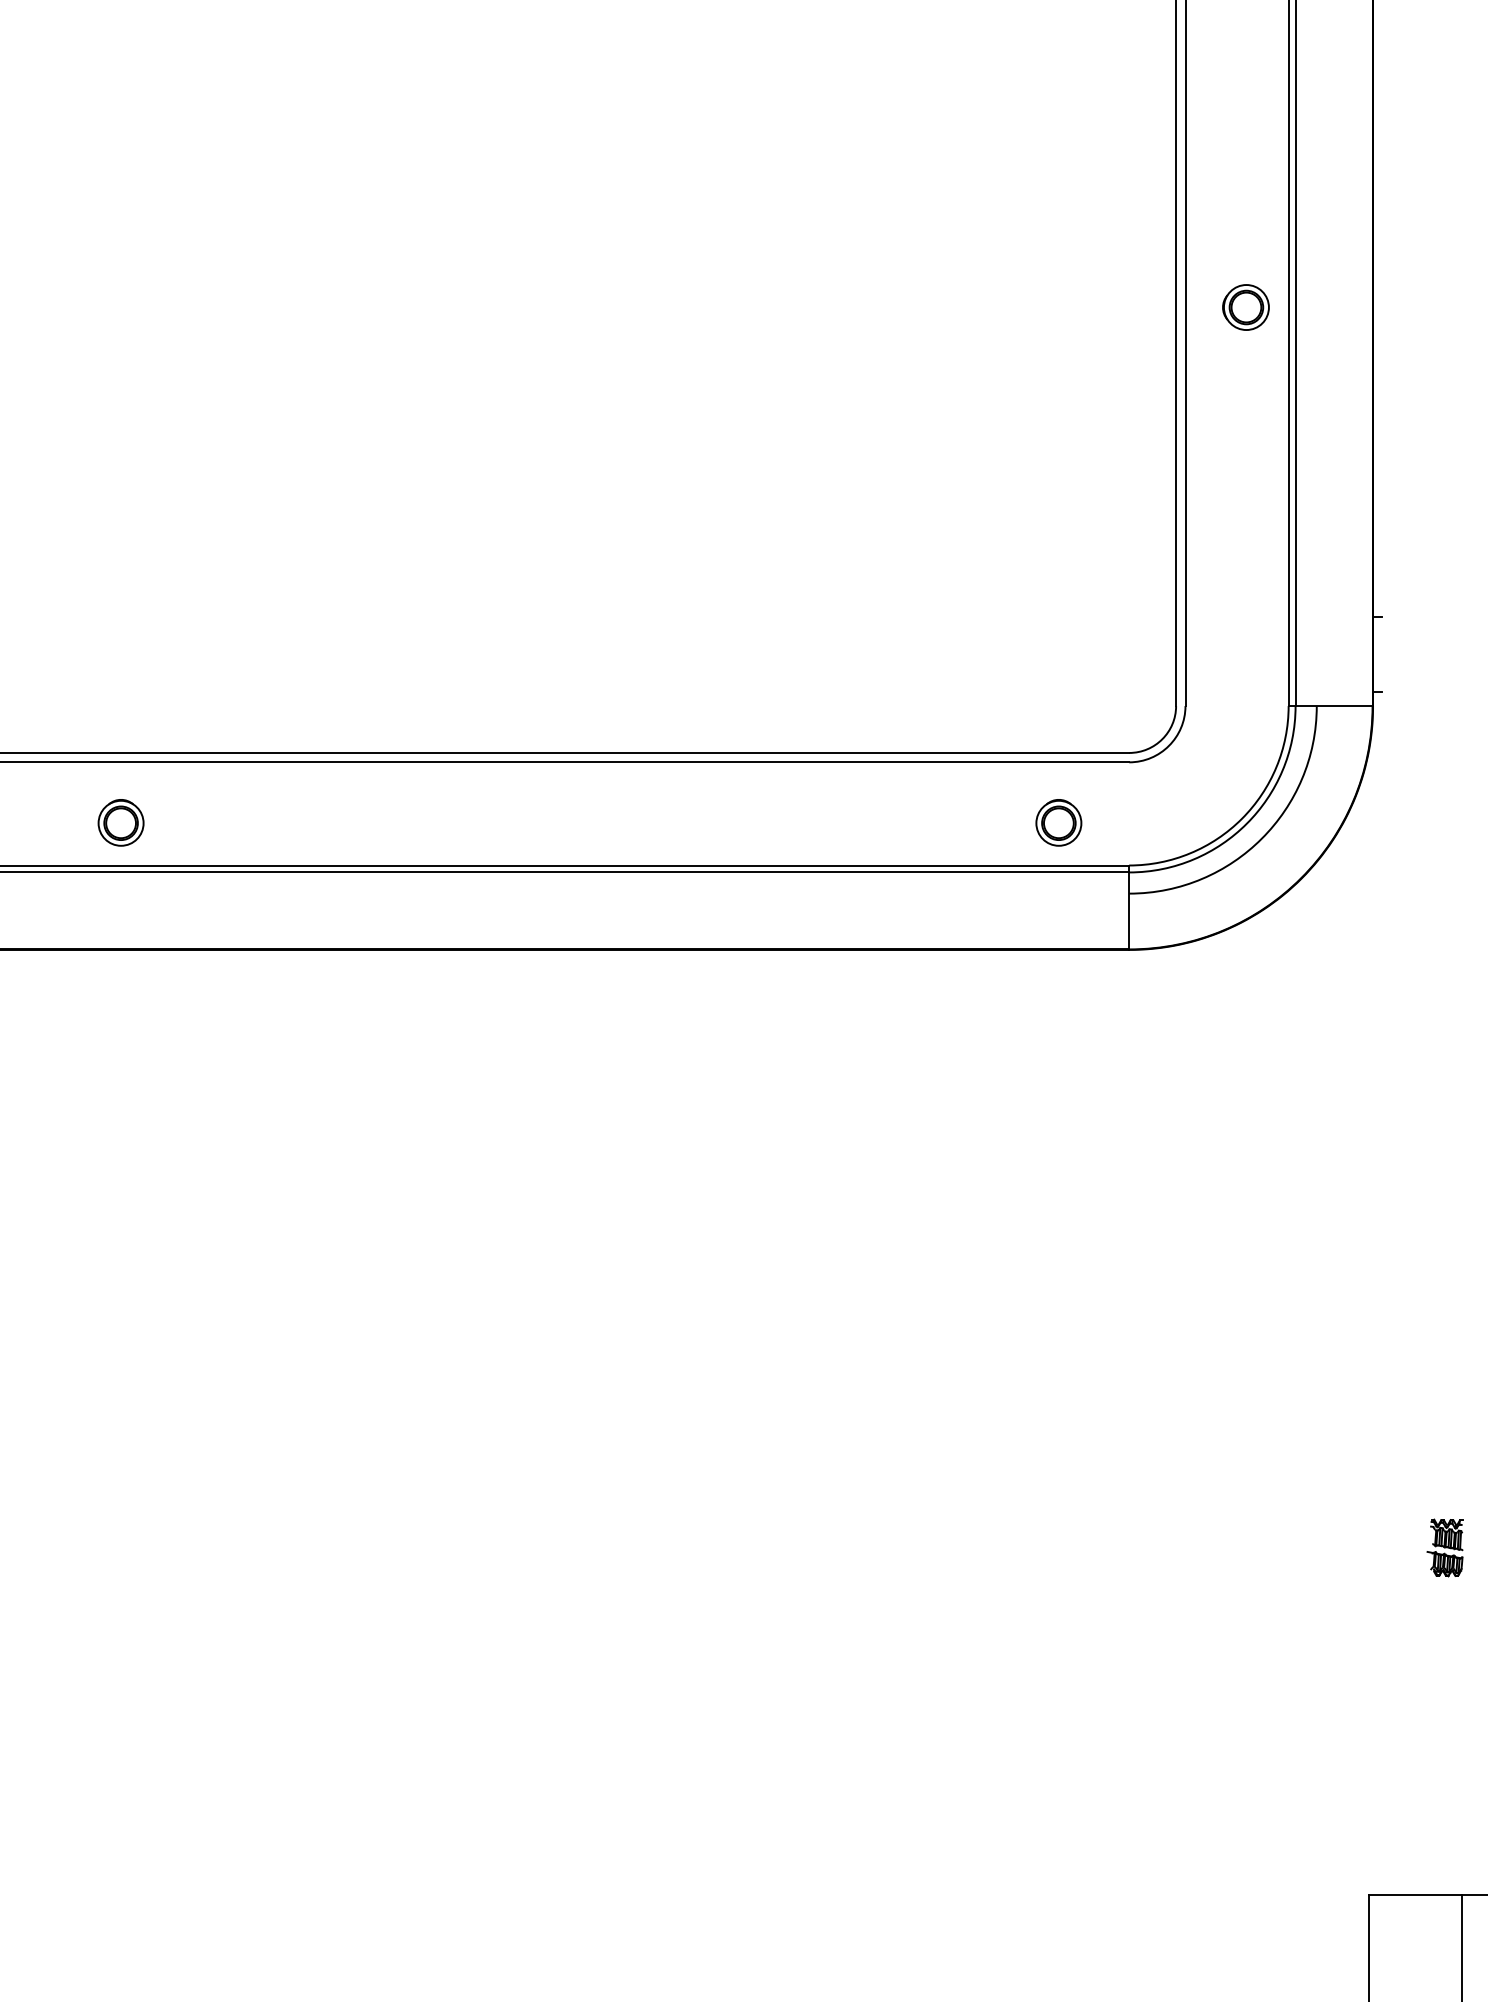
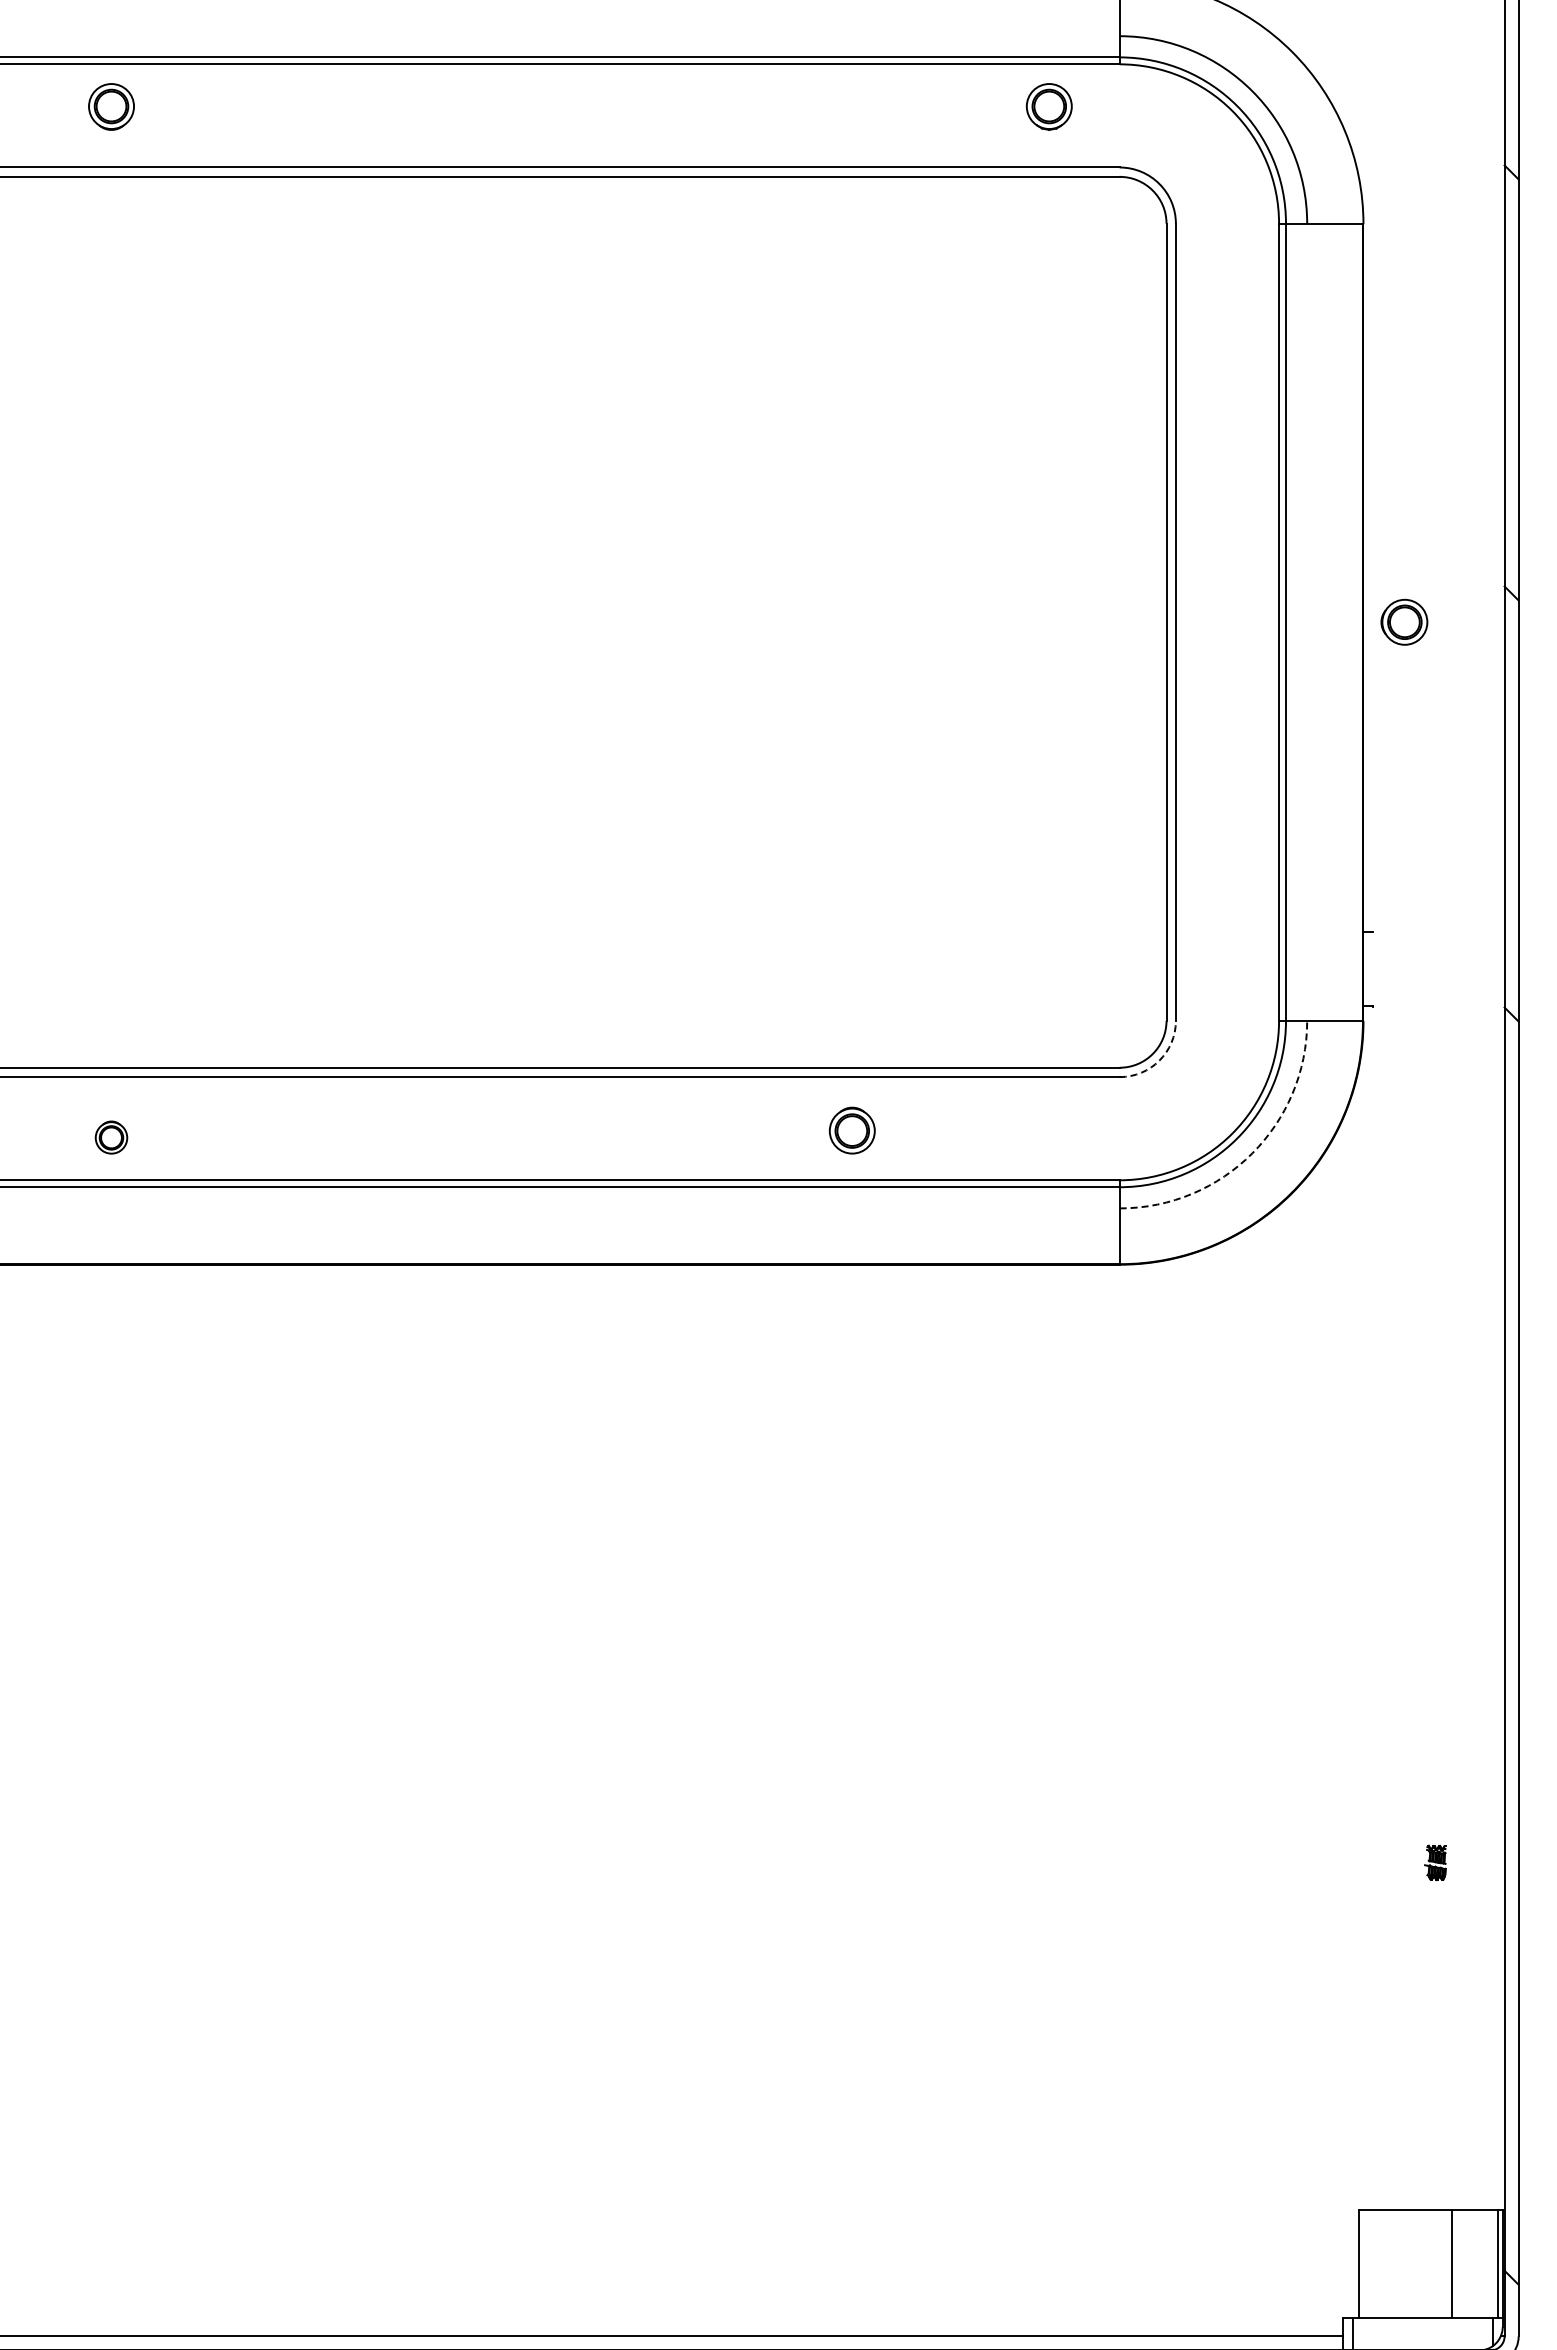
part: (1246, 306) -> (1404, 621), moved
arc: (1169, 745) -> (1159, 1060), solid -> dashed
part: (121, 822) -> (111, 1137), size x0.7
part: (1058, 822) -> (851, 1130), moved
arc: (1262, 838) -> (1252, 1153), solid -> dashed
part: (1445, 1547) -> (1435, 1862), size x0.6

